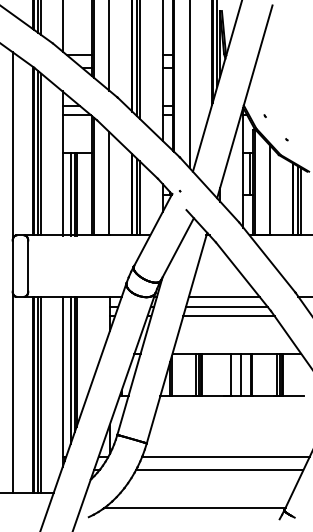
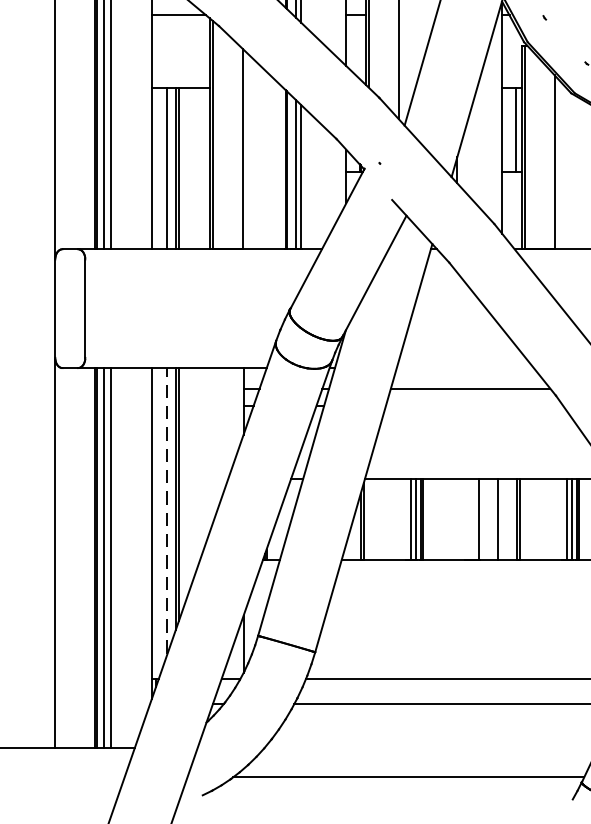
line: (223, 296) -> (463, 367), removed
line: (228, 316) -> (473, 406), removed
line: (70, 370) -> (167, 510), solid -> dashed

